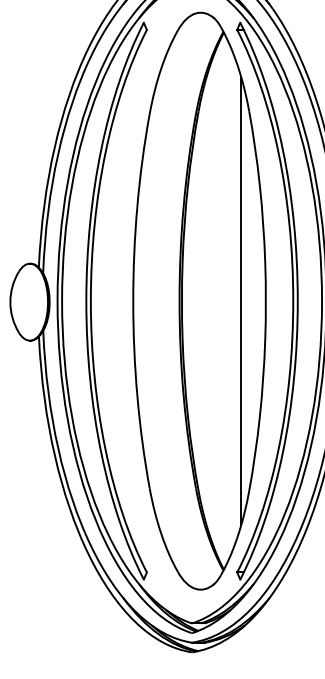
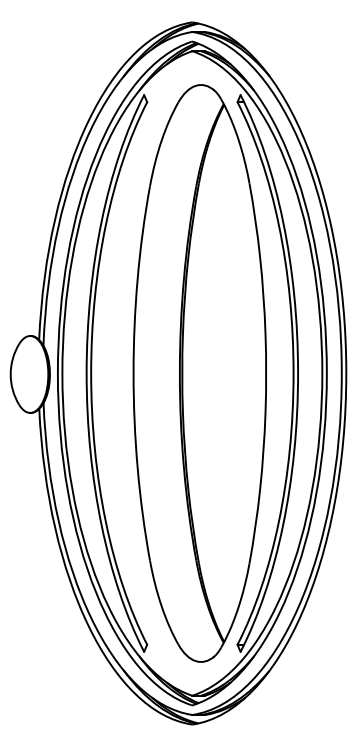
line: (241, 301) -> (241, 373), removed

